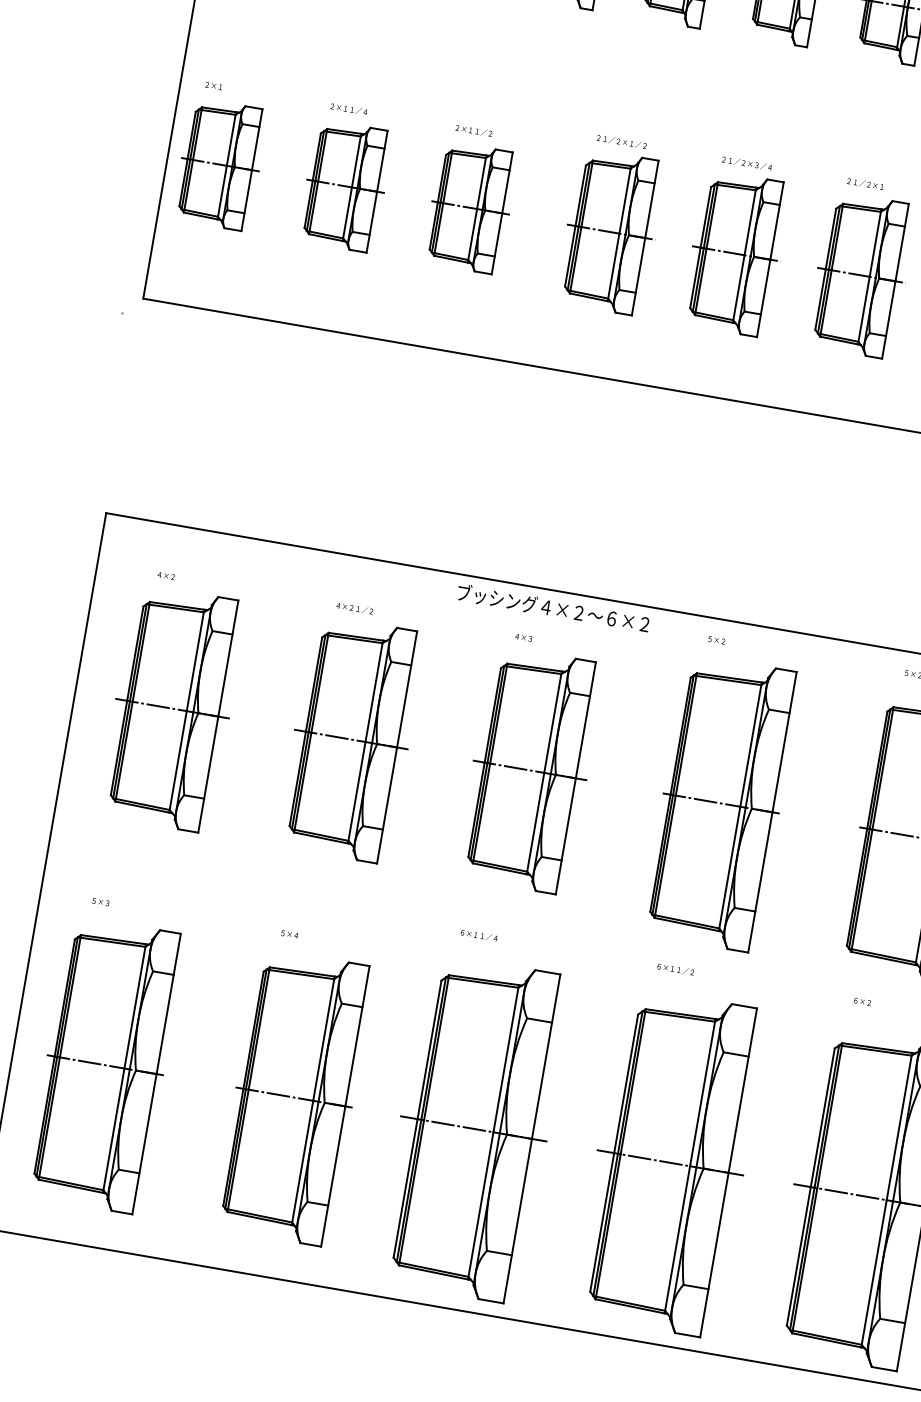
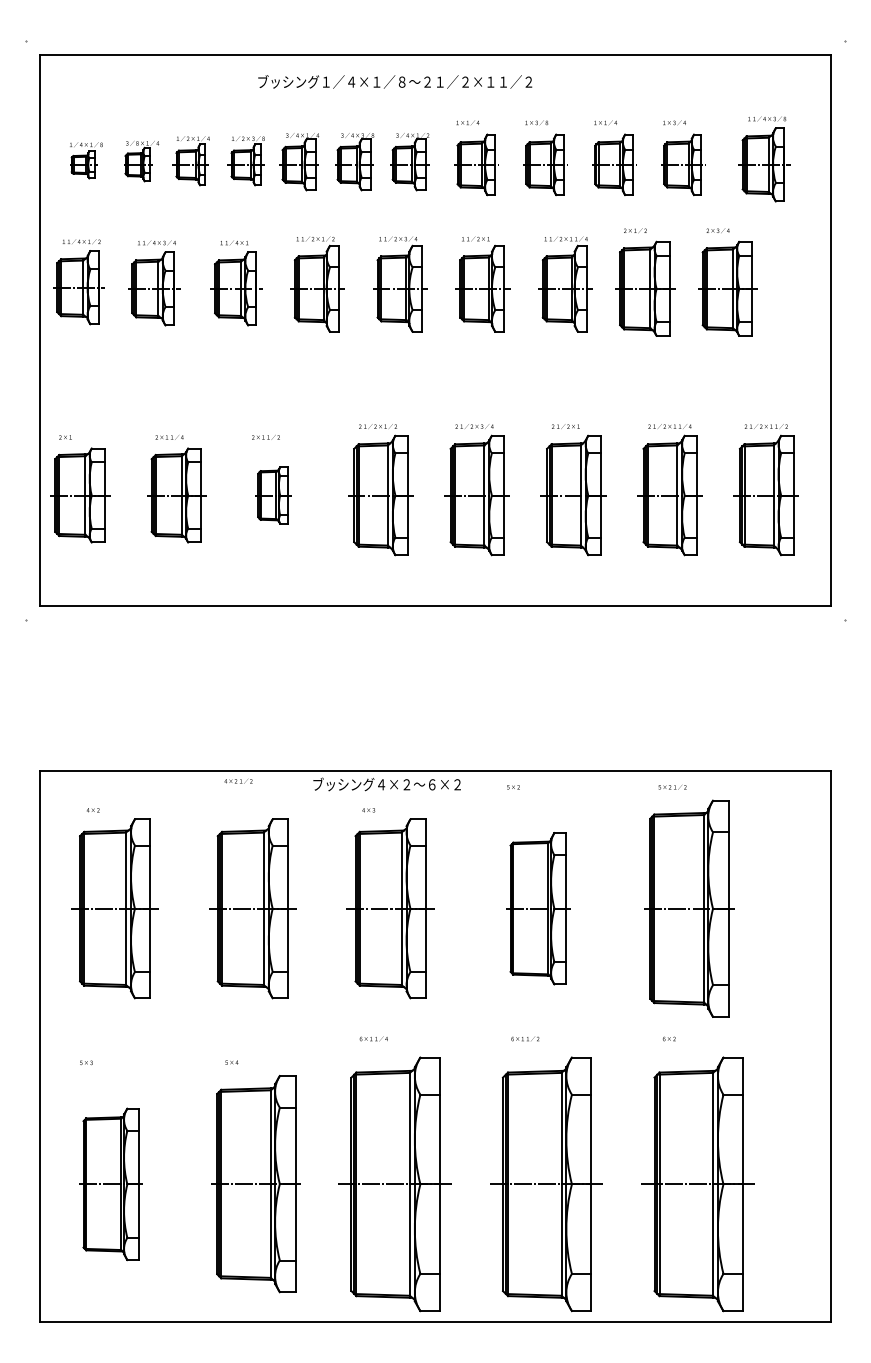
part: (470, 207) -> (273, 495), size x0.6
text: (355, 607) -> (238, 780), moved
part: (720, 802) -> (537, 908), size x0.7
part: (104, 1065) -> (110, 1184), size x0.7

